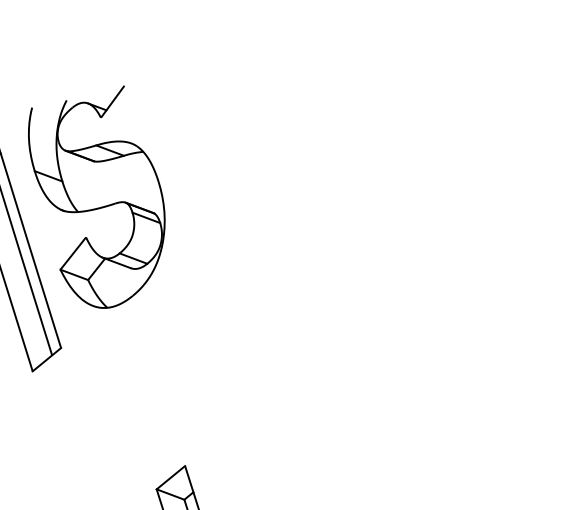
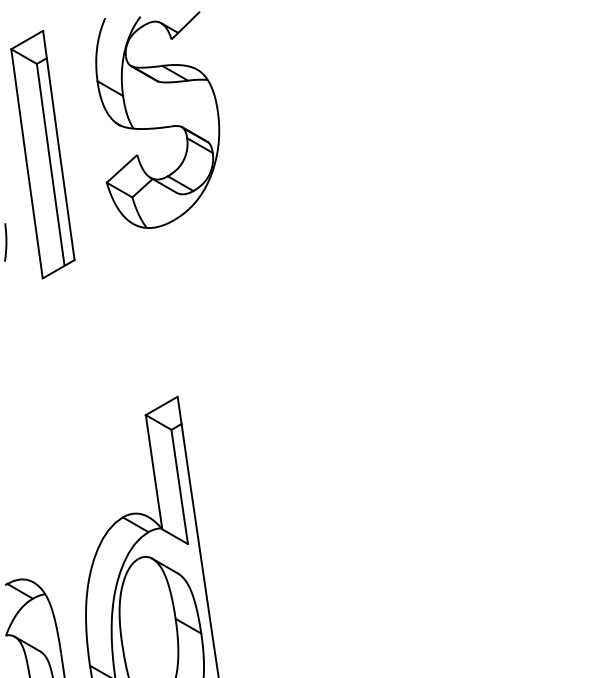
part: (100, 199) -> (157, 119), moved

